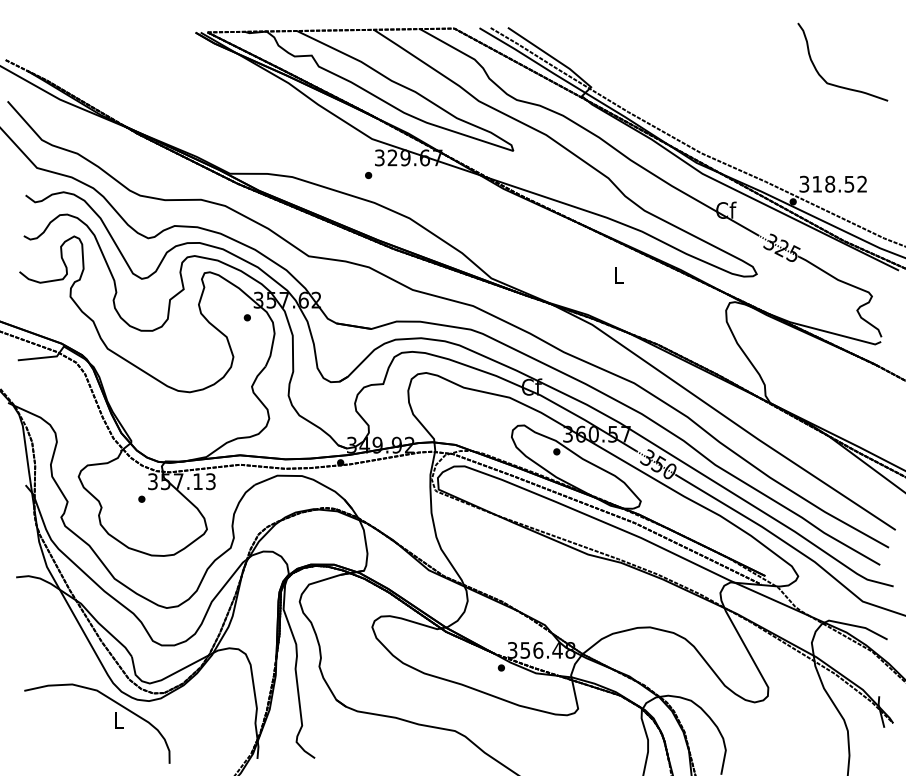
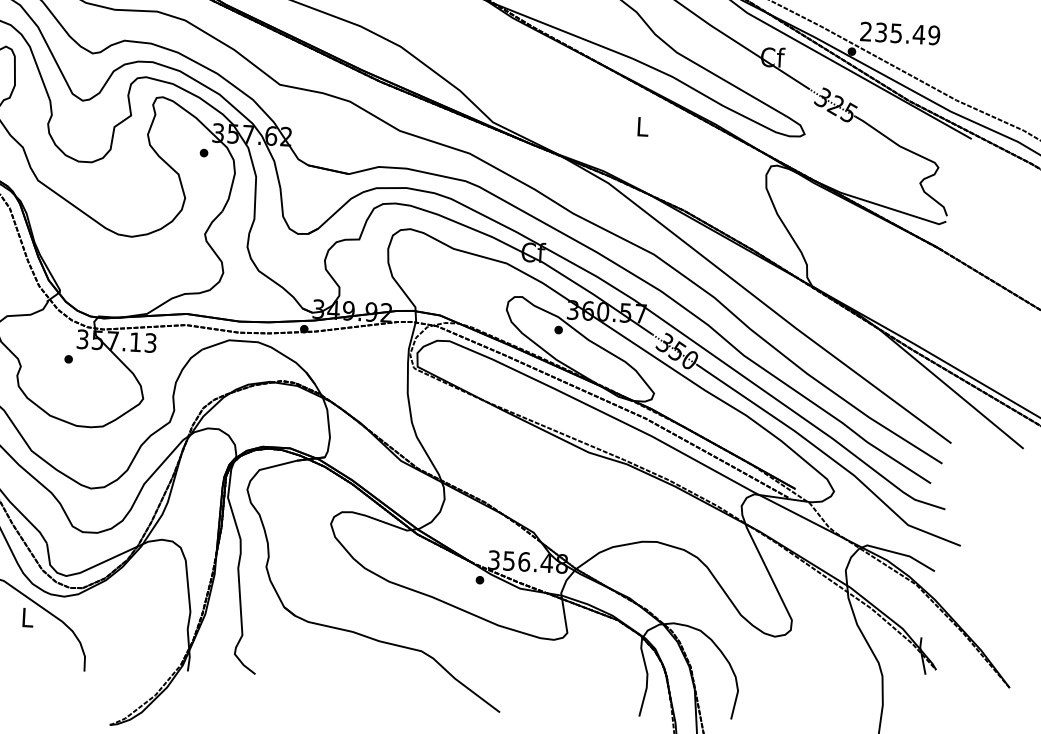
text: (833, 183) -> (900, 32), 318.52 -> 235.49

